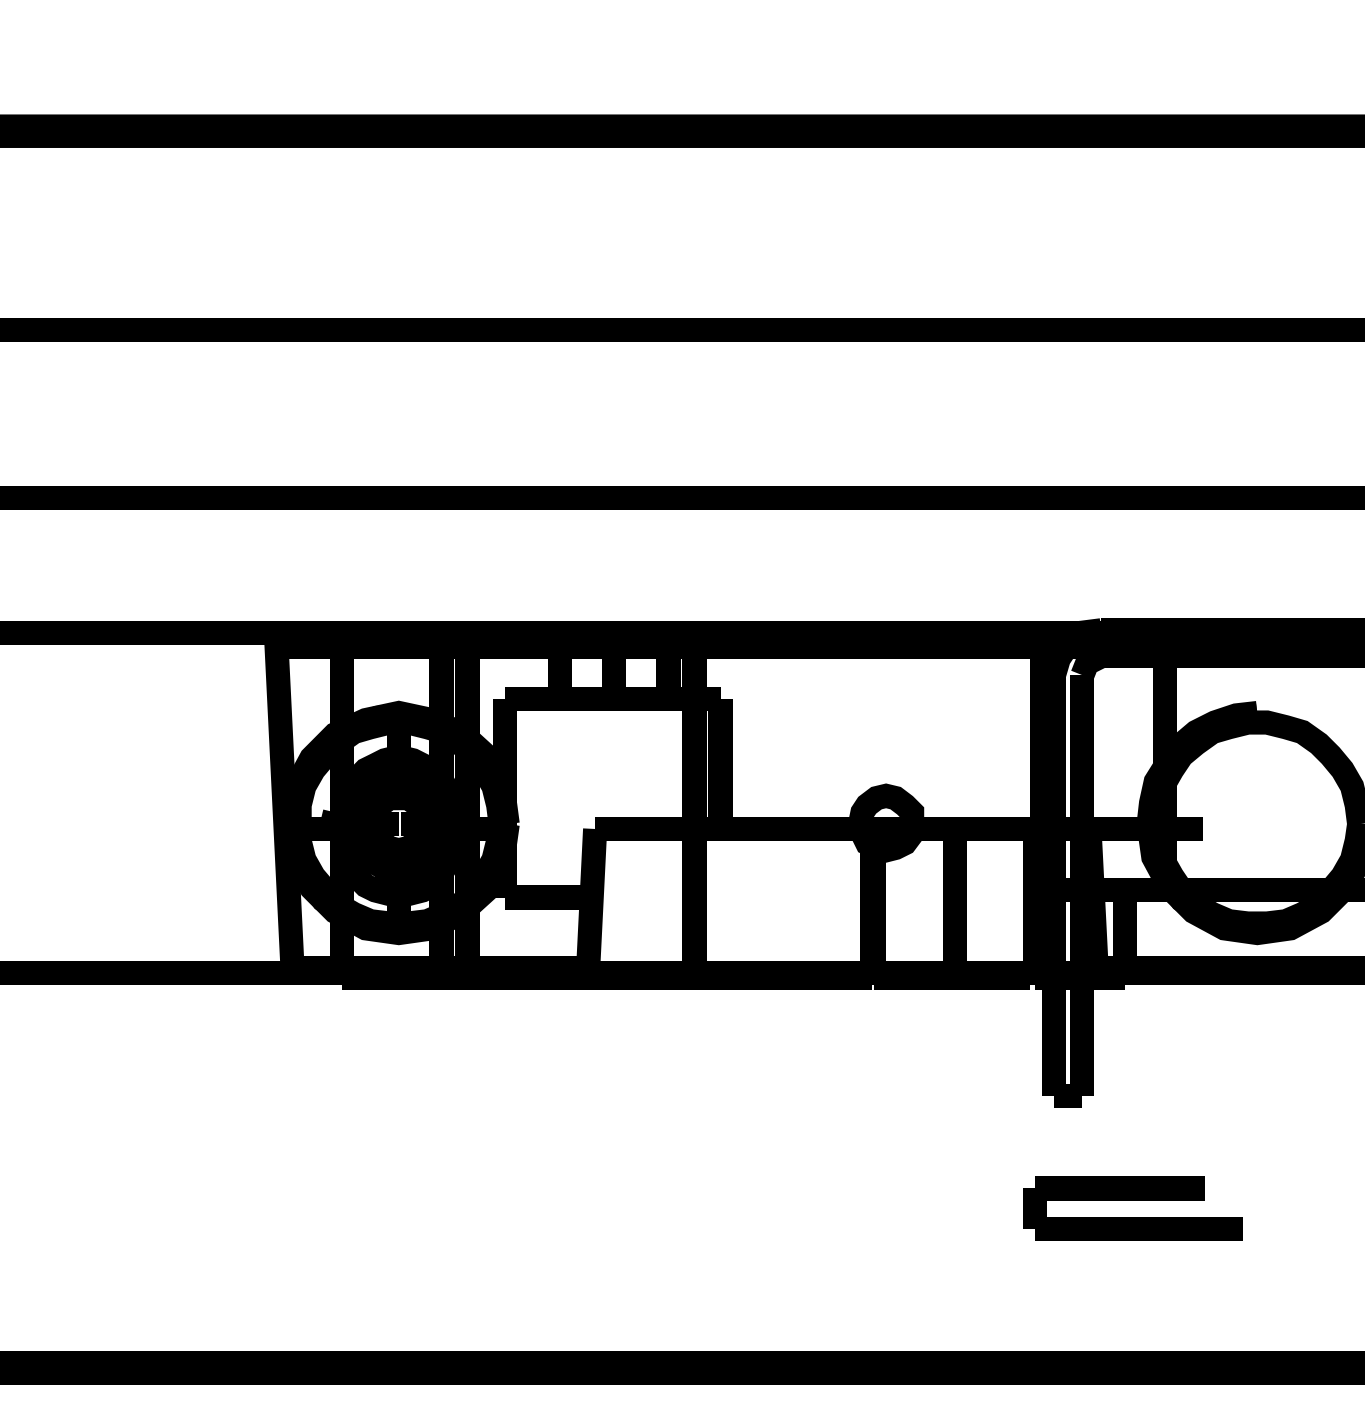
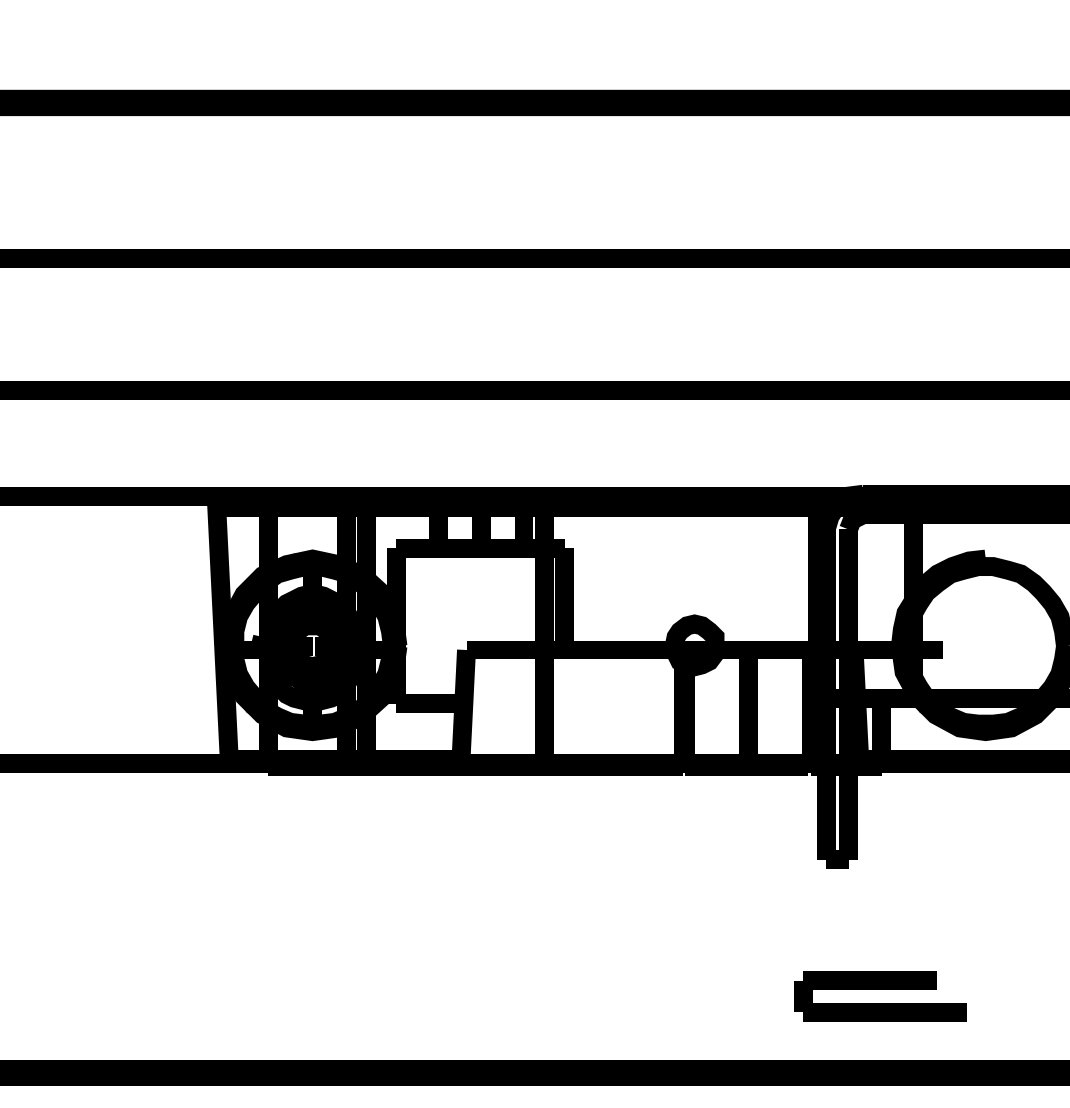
part: (1133, 1199) -> (880, 989), moved

